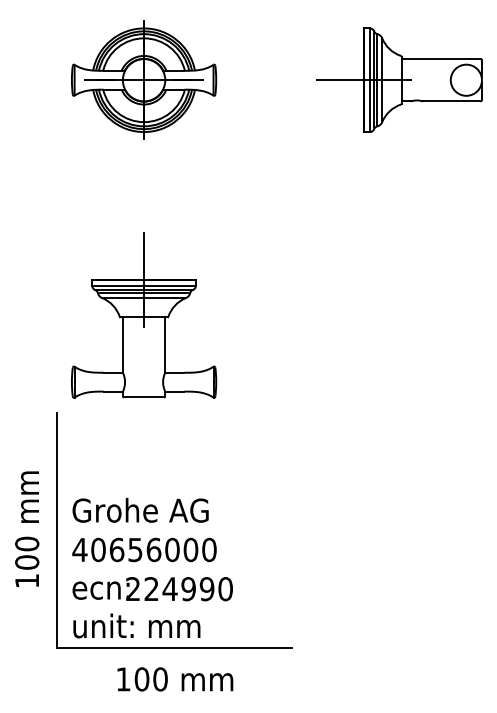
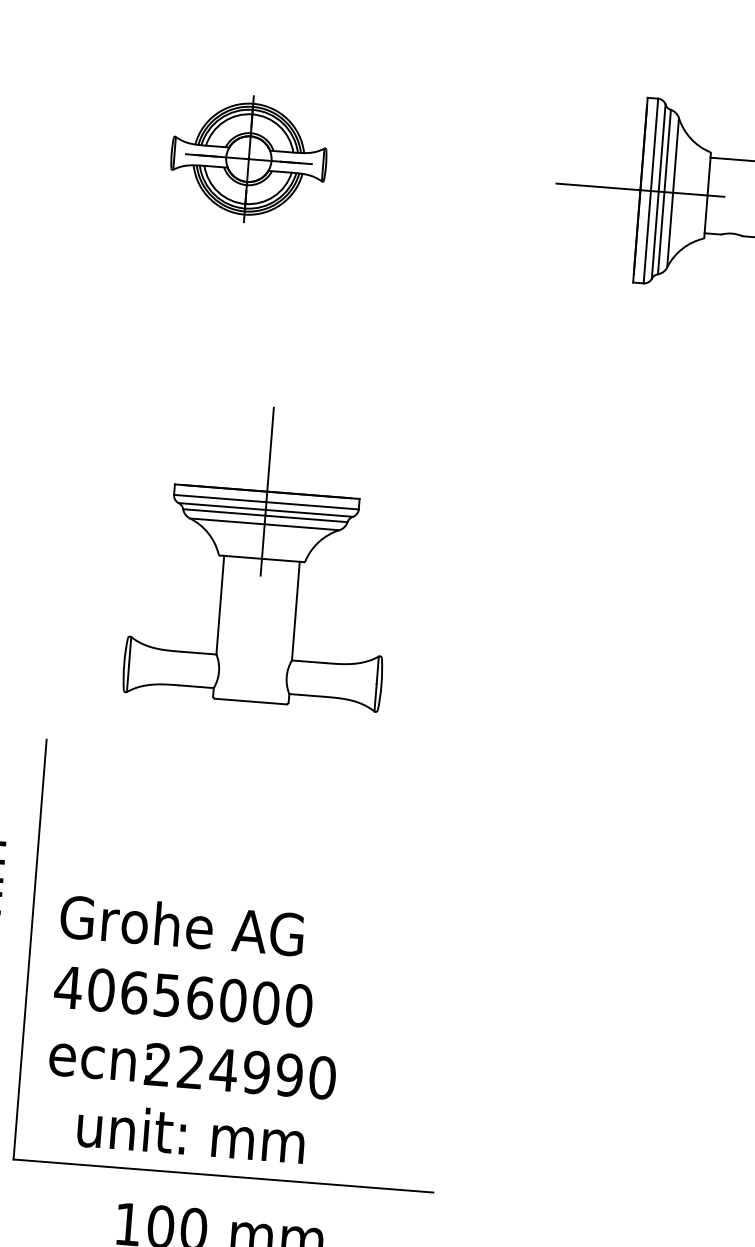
part: (144, 79) -> (249, 158), size x0.6
part: (144, 315) -> (262, 555), moved
text: (136, 625) -> (190, 1132), moved

